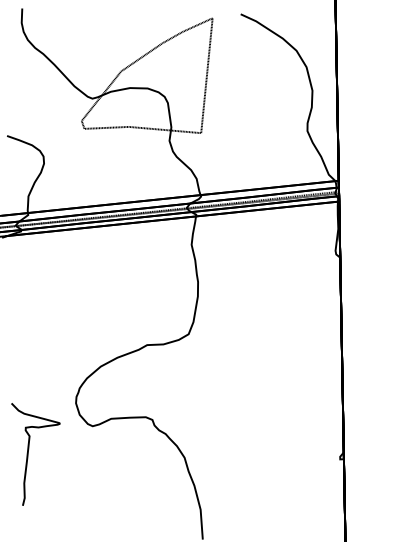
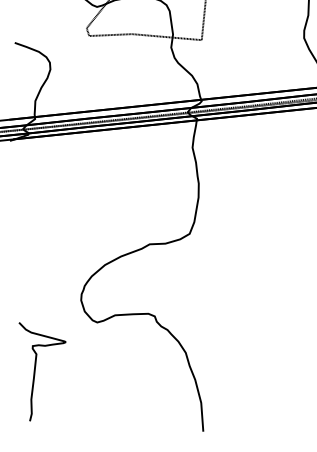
curve: (28, 454) -> (35, 371), moved

